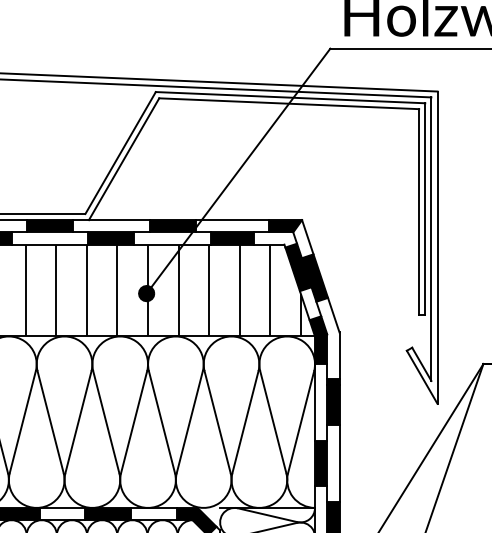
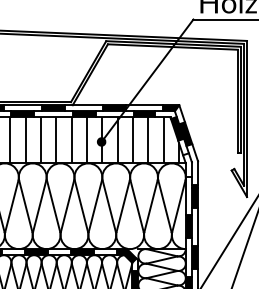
fill: (318, 340) -> (187, 165), removed

